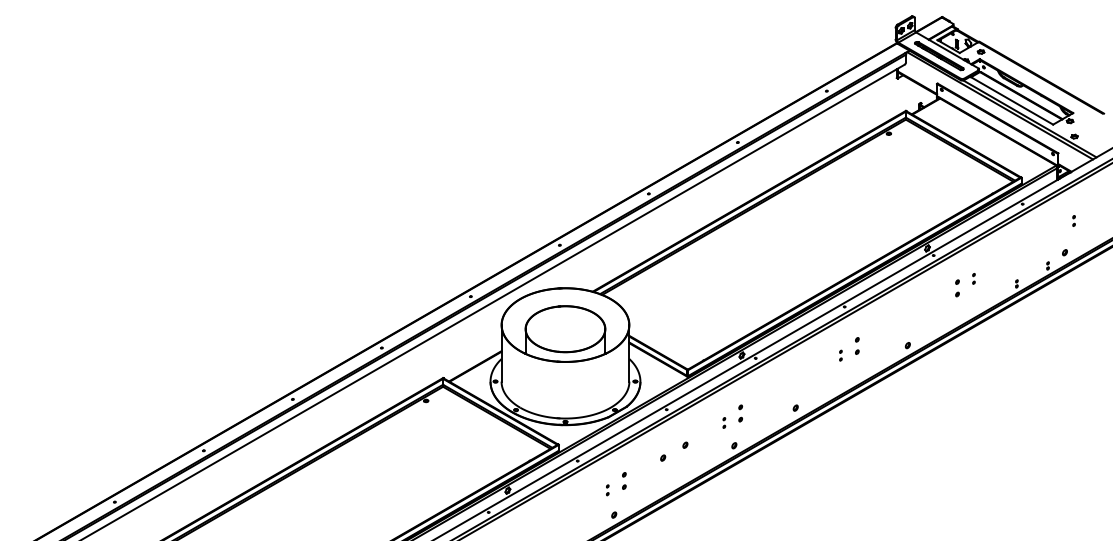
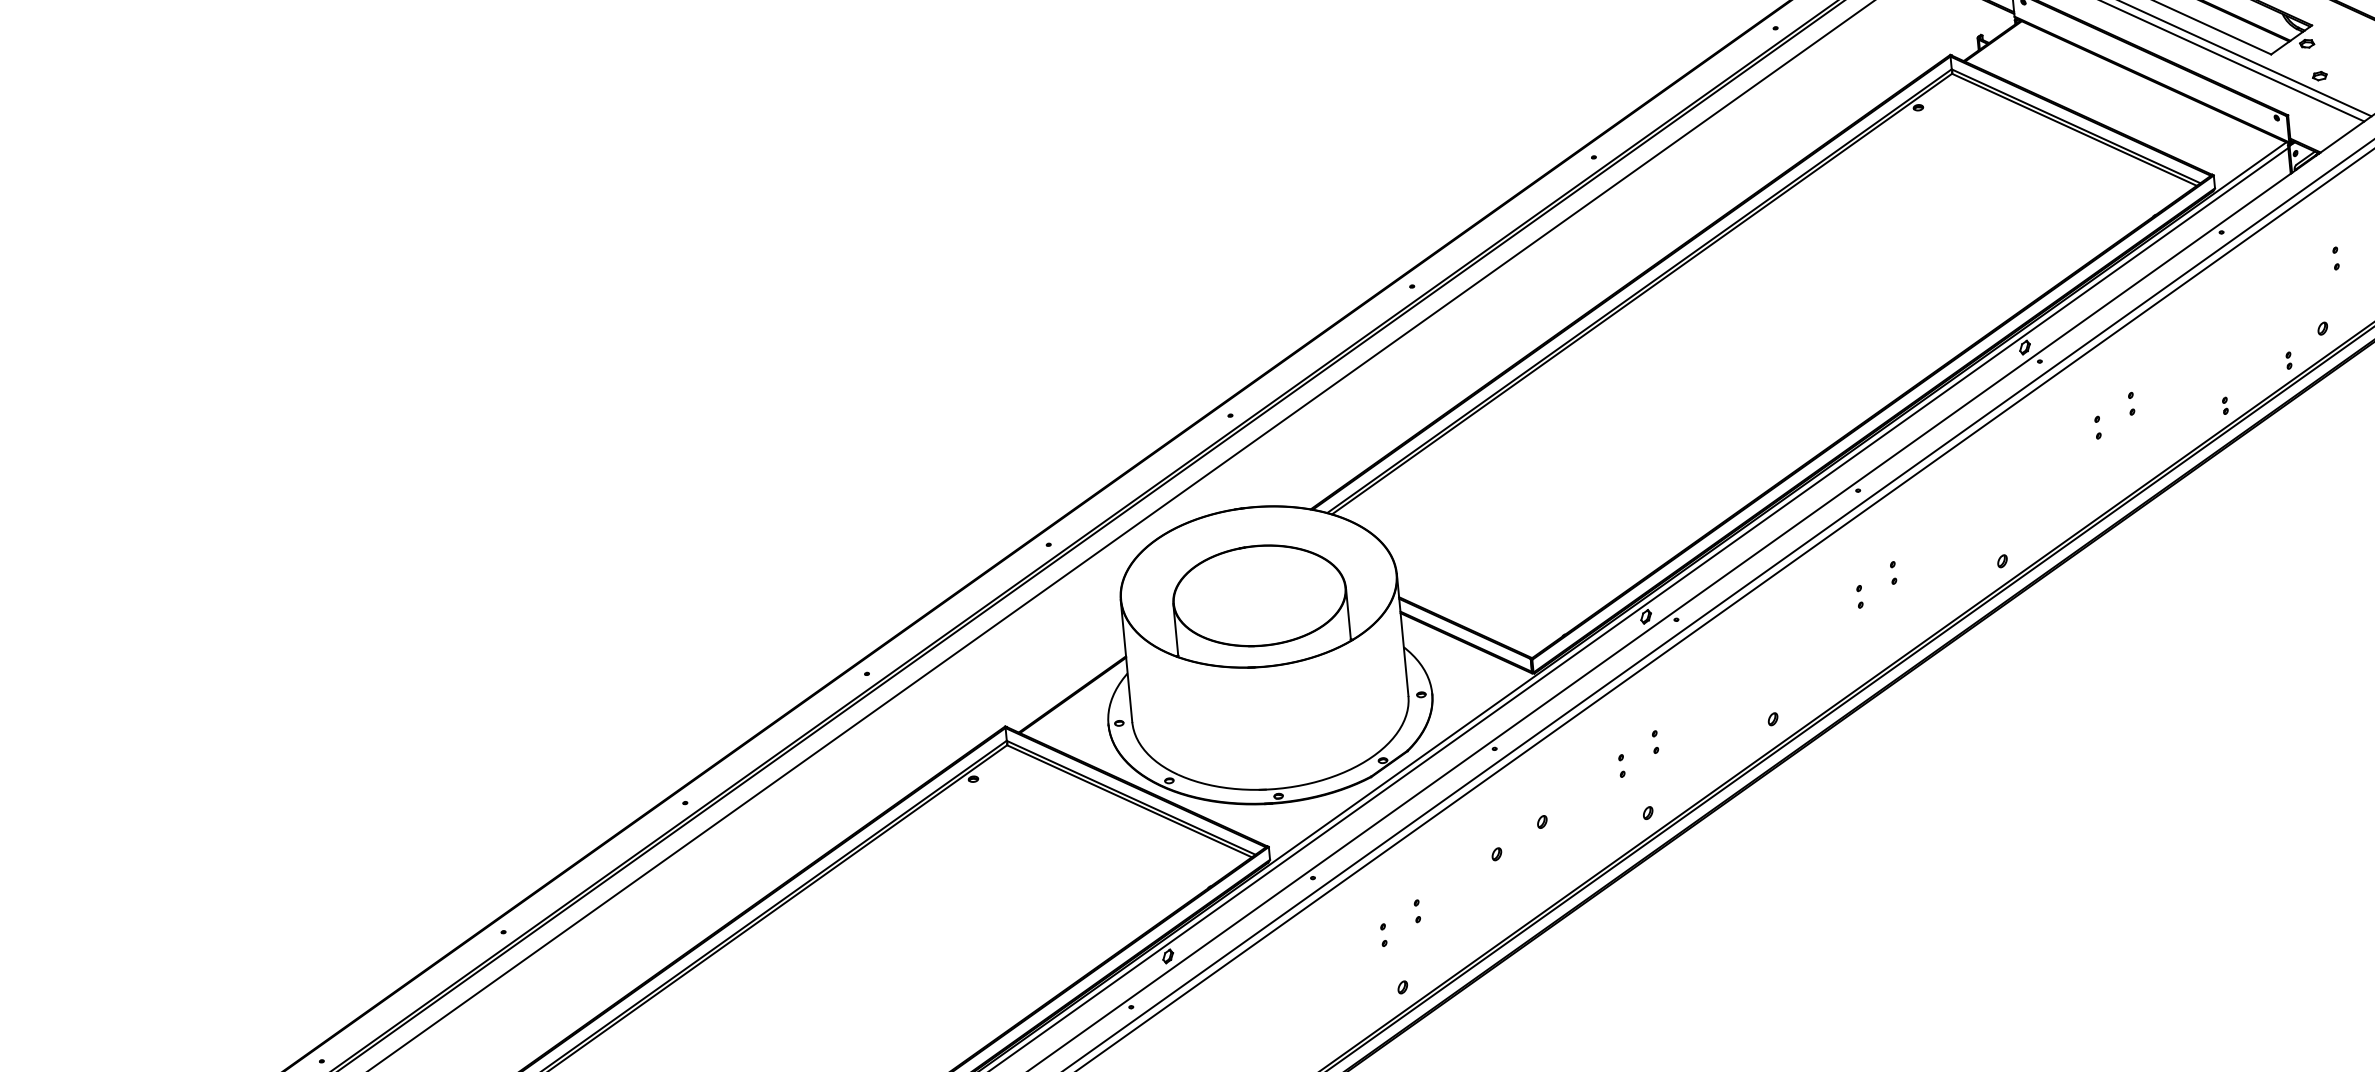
part: (957, 288) -> (2098, 427), size x0.62
part: (857, 346) -> (1893, 573), size x0.62
part: (740, 413) -> (1654, 742), size x0.62
part: (623, 480) -> (1415, 910), size x0.62

